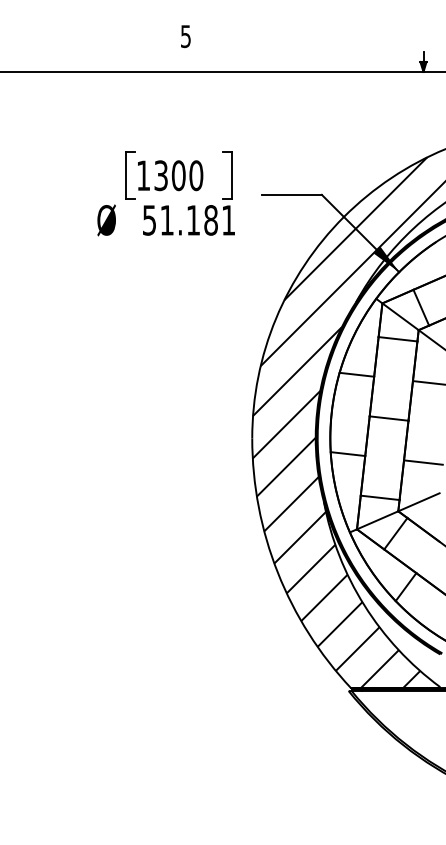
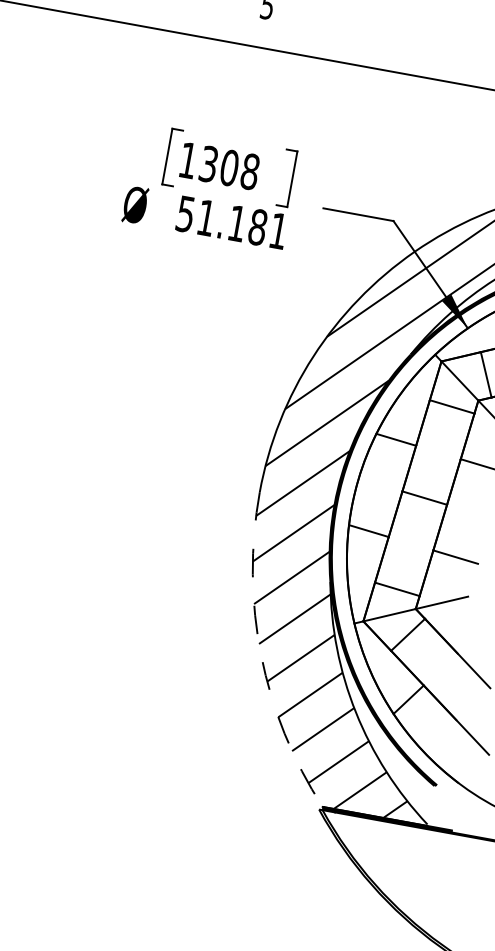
text: (196, 175) -> (250, 171), 1300 -> 1308
arc: (277, 572) -> (260, 655), solid -> dashed

